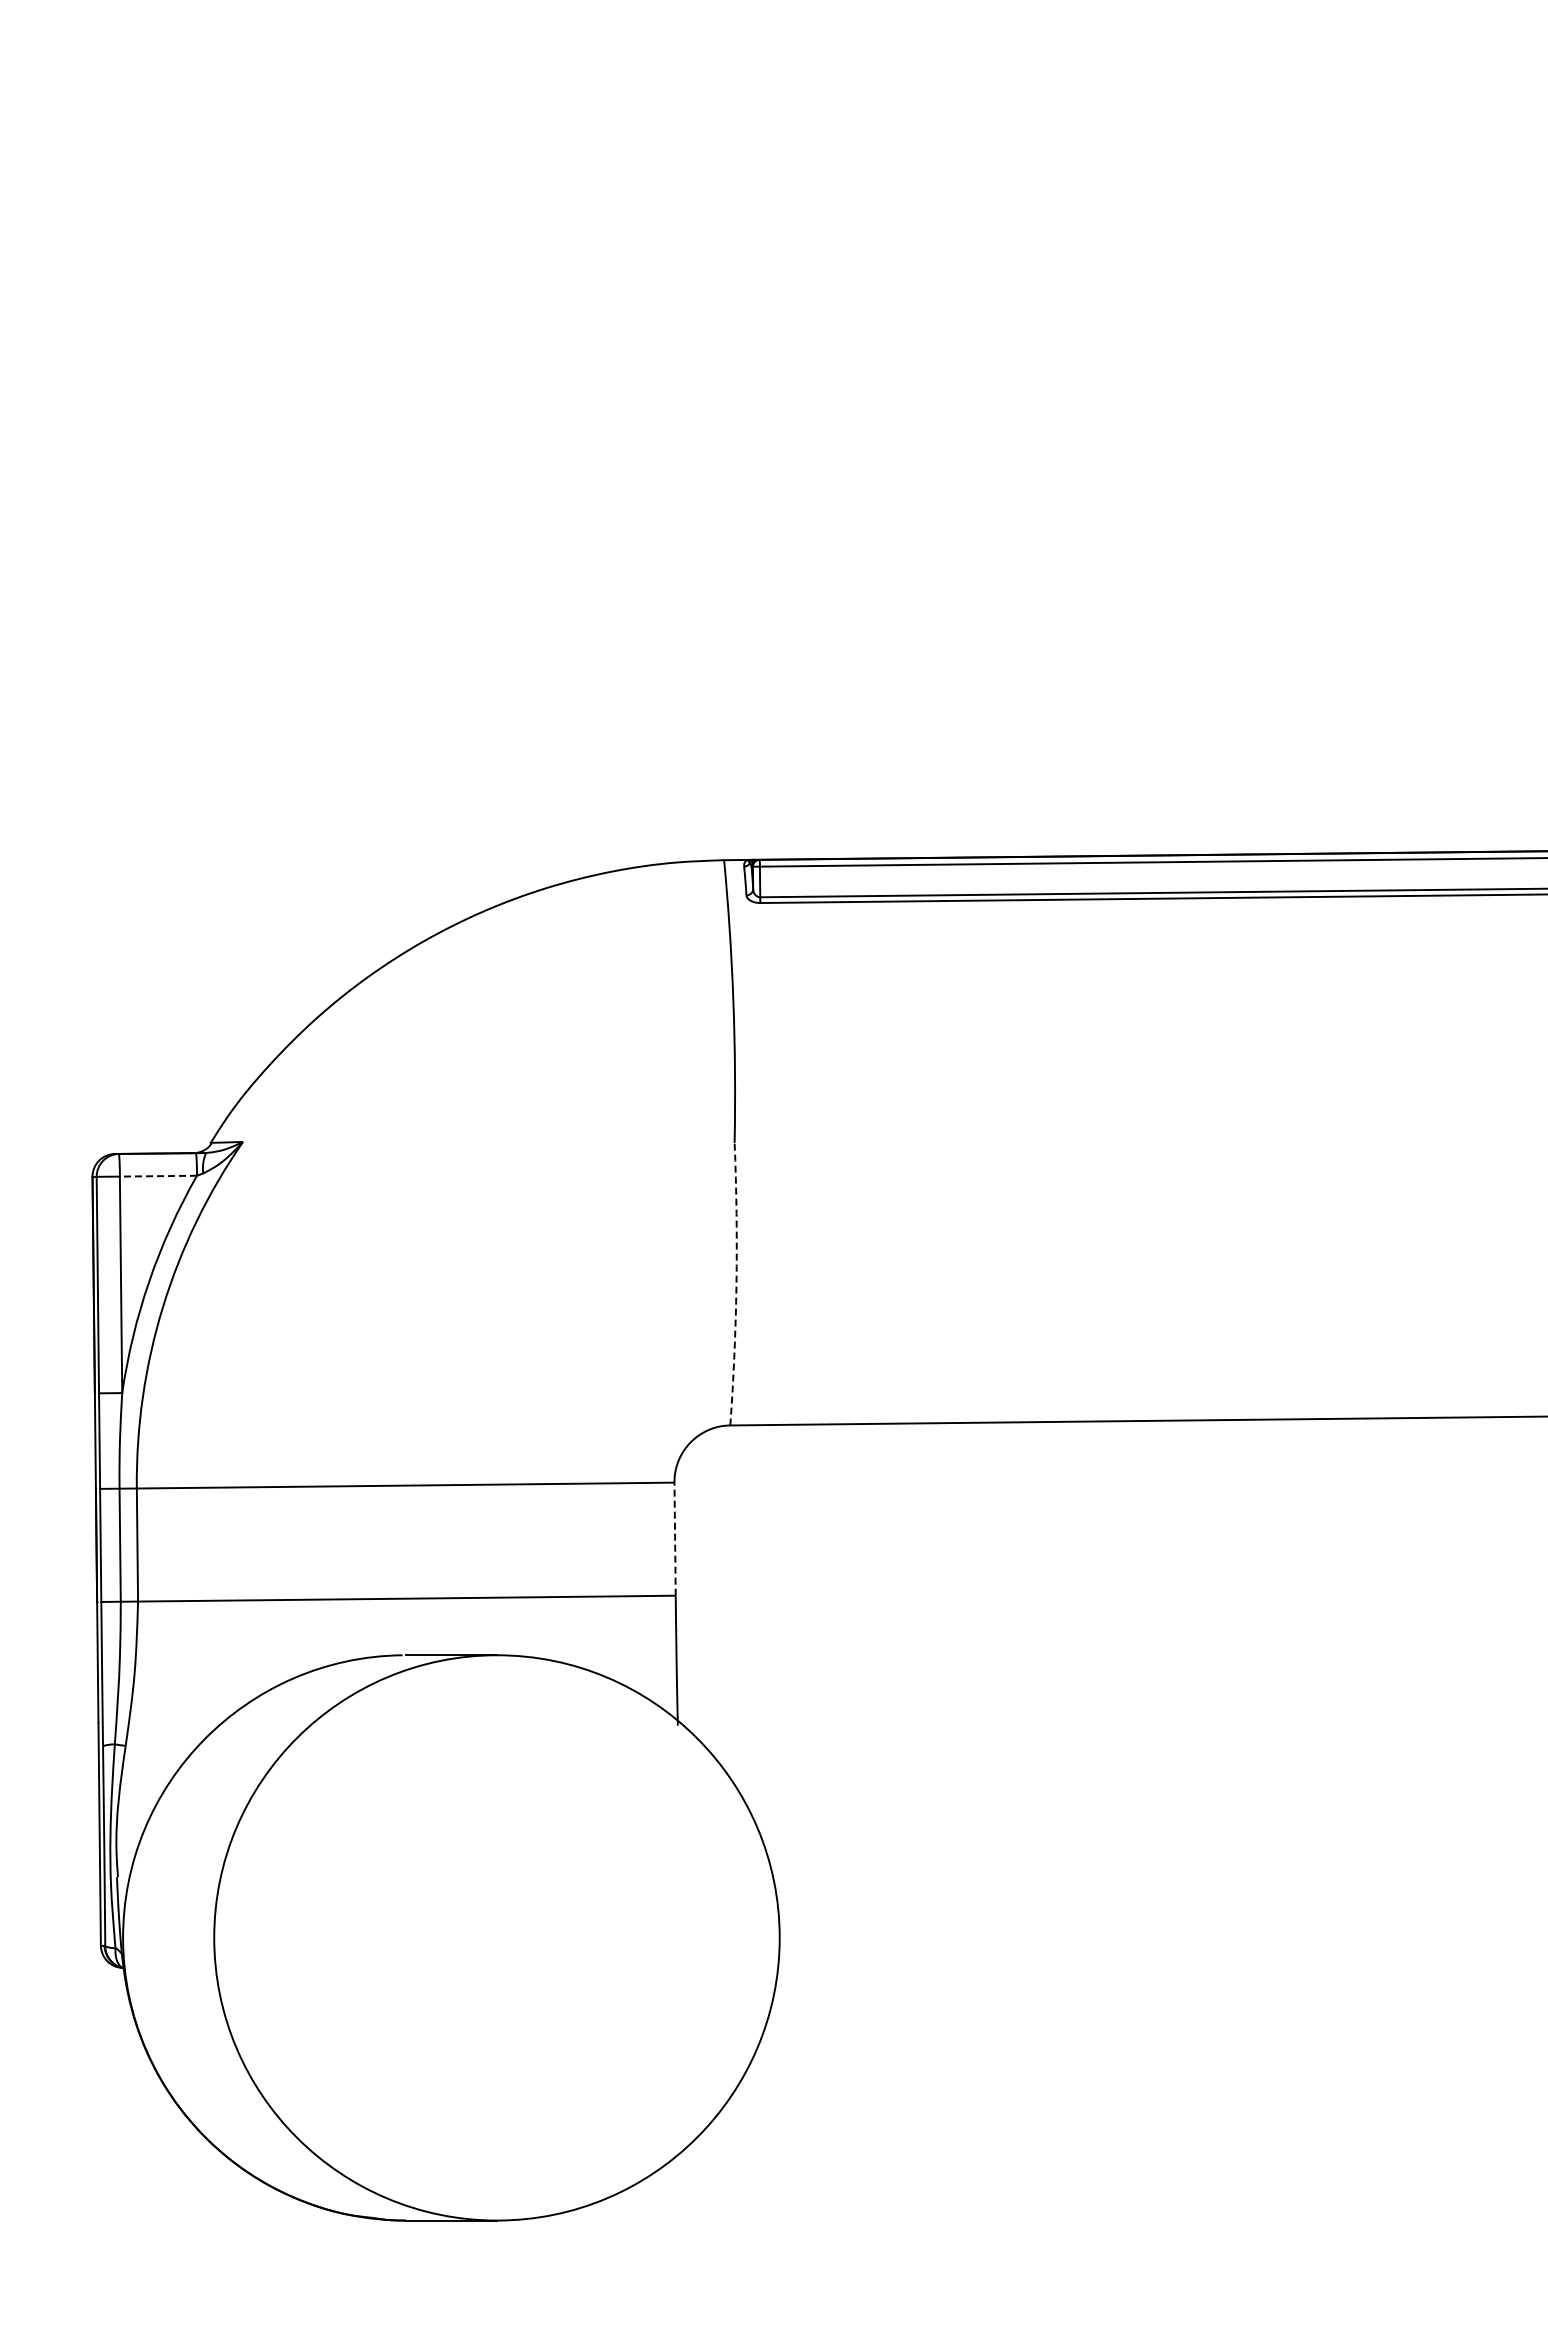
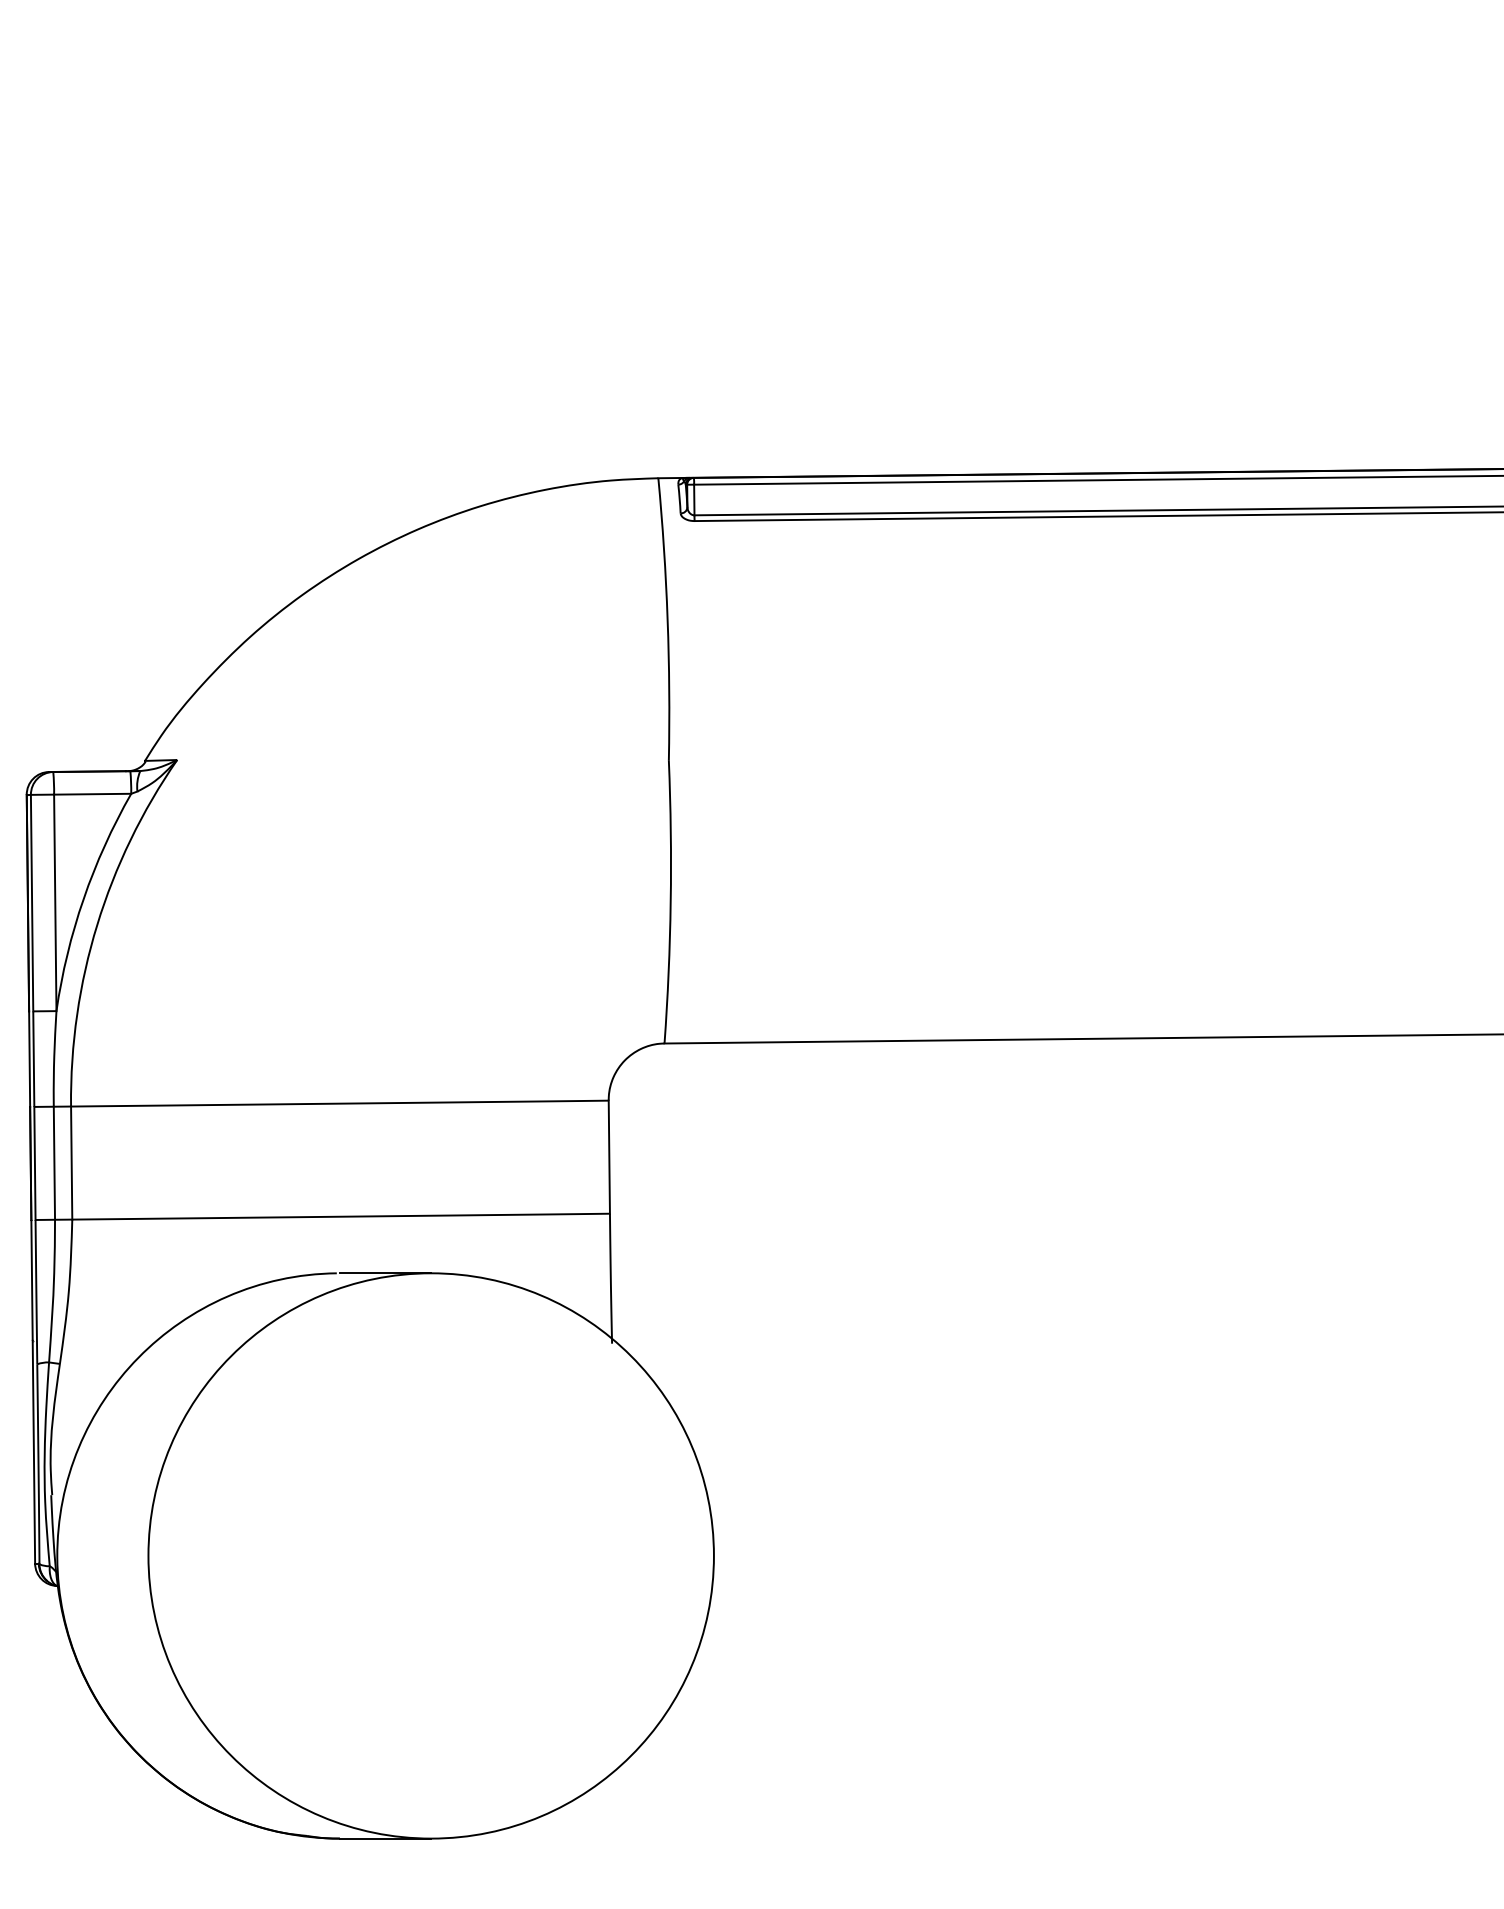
line: (158, 1176) -> (92, 794), dashed -> solid
arc: (736, 1284) -> (670, 902), dashed -> solid
line: (675, 1539) -> (609, 1157), dashed -> solid

